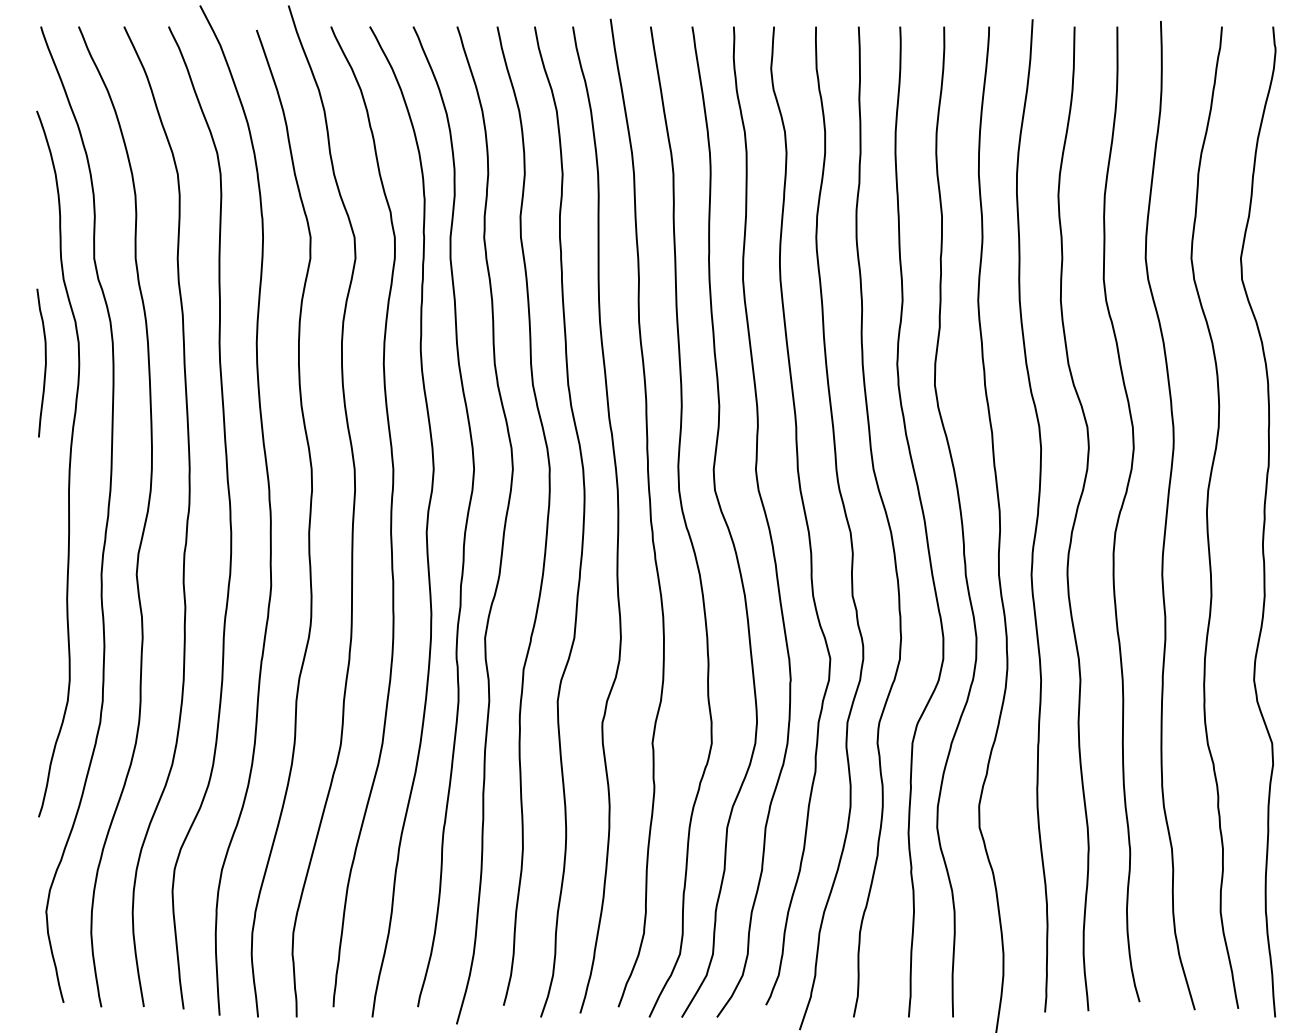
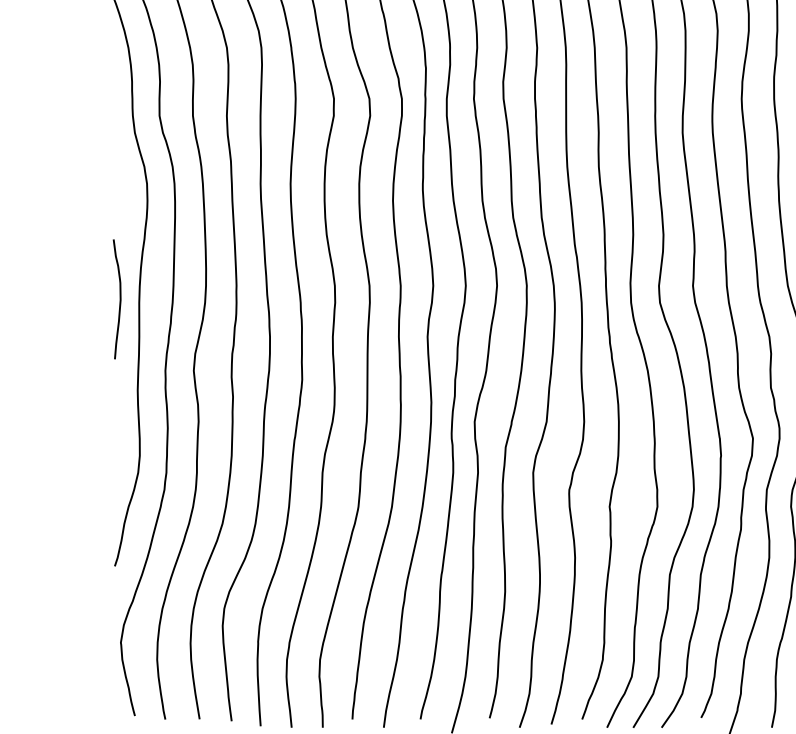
curve: (45, 362) -> (120, 298), moved

